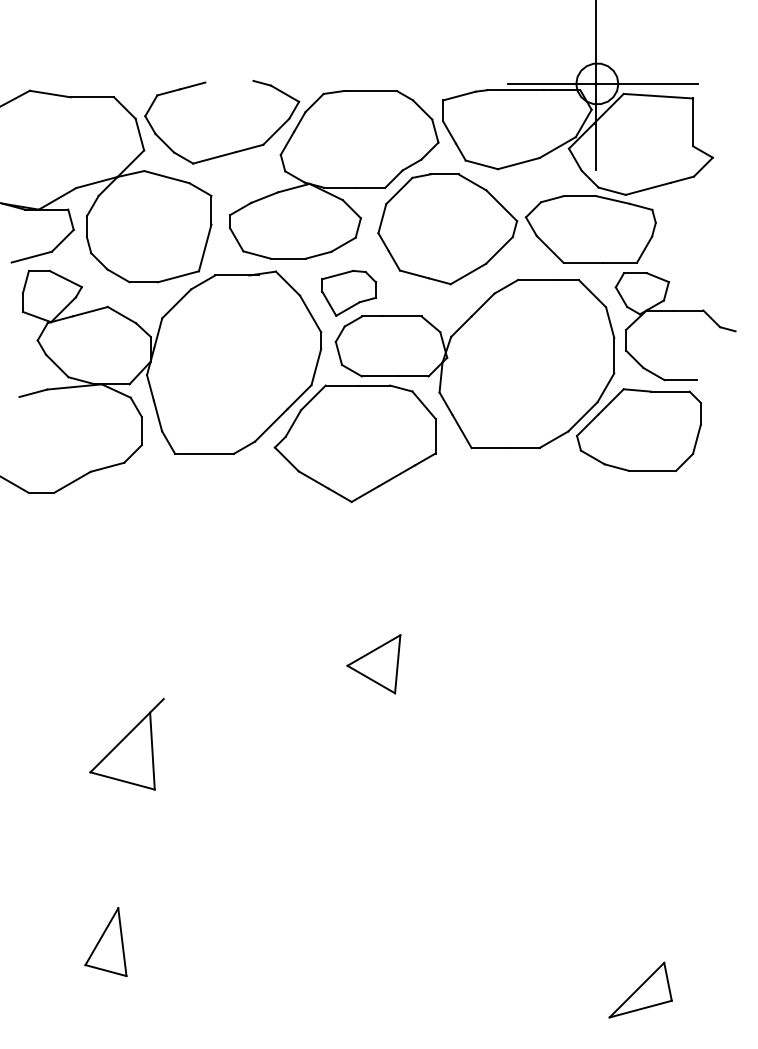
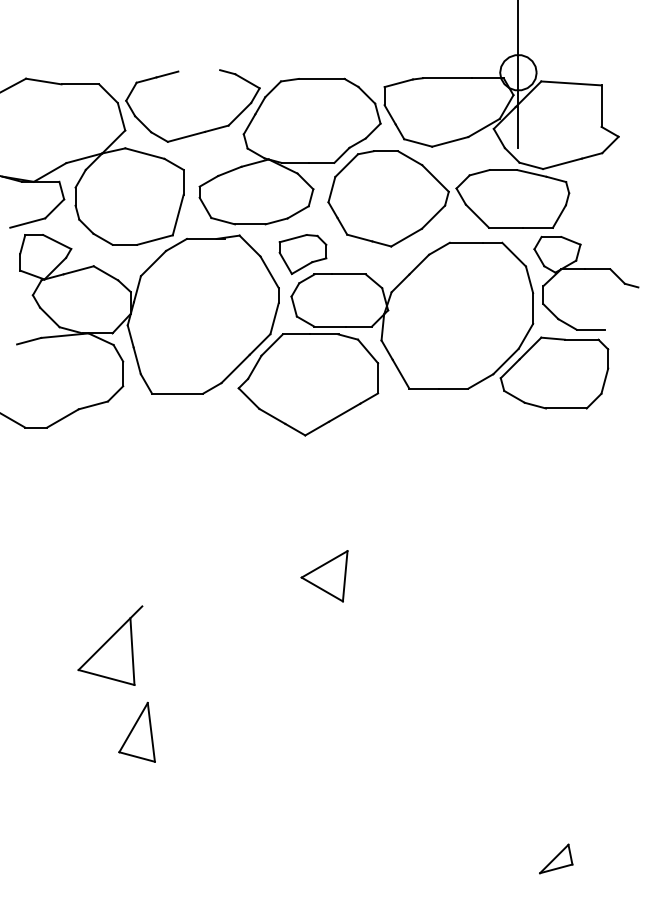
line: (602, 83) -> (522, 72), removed
part: (105, 941) -> (136, 731), moved
part: (641, 989) -> (556, 858), size x0.6

